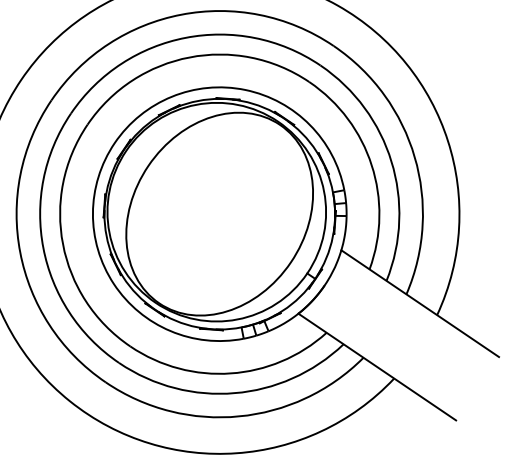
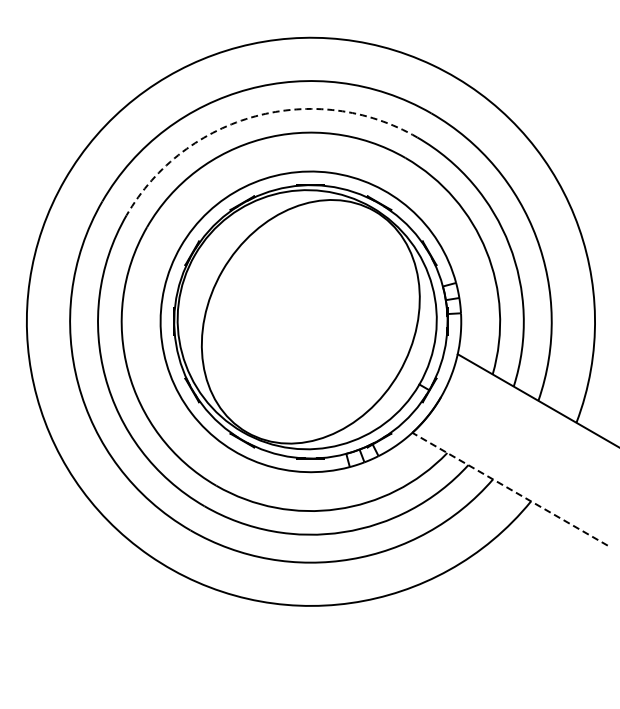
arc: (185, 38) -> (255, 116), solid -> dashed
line: (377, 367) -> (510, 489), solid -> dashed

